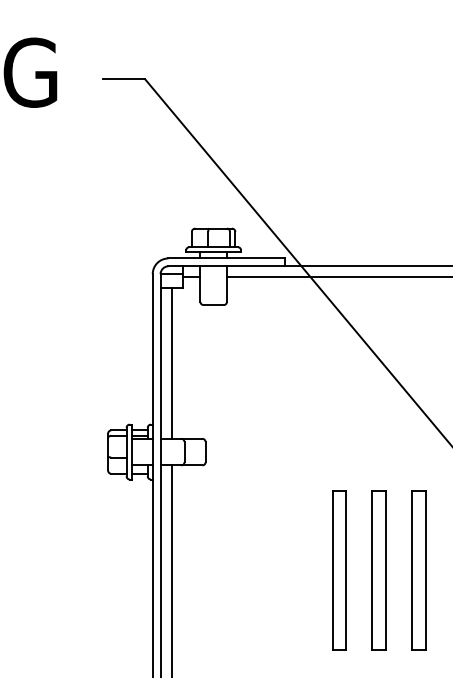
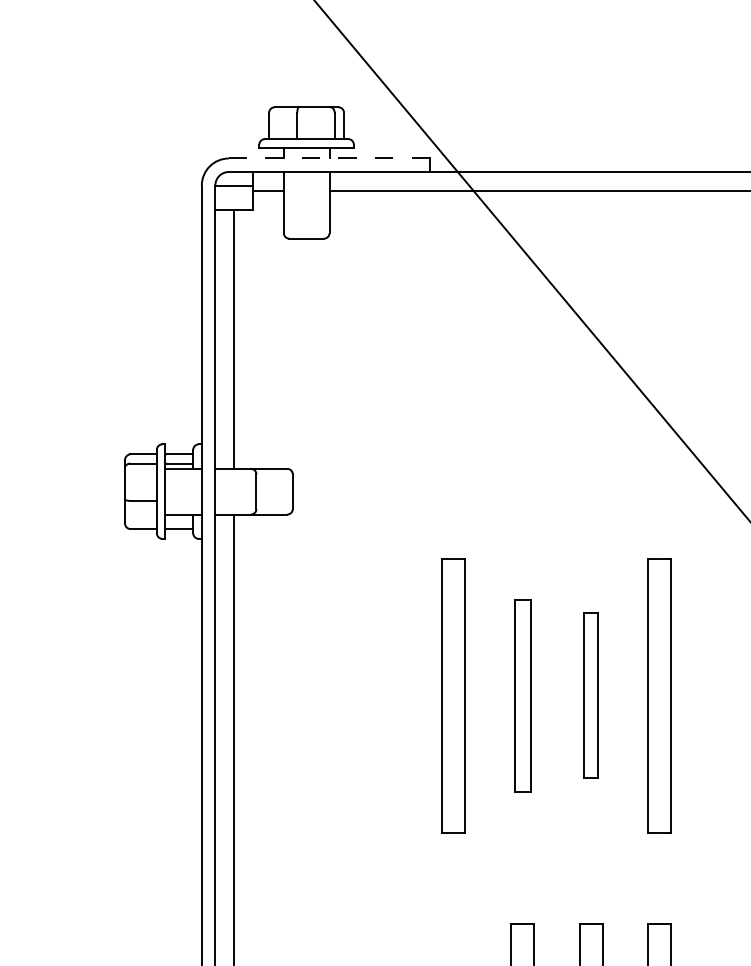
line: (226, 258) -> (328, 158), solid -> dashed
part: (298, 570) -> (452, 695), added
part: (339, 570) -> (523, 695), size x0.7
part: (378, 570) -> (590, 695), size x0.6

